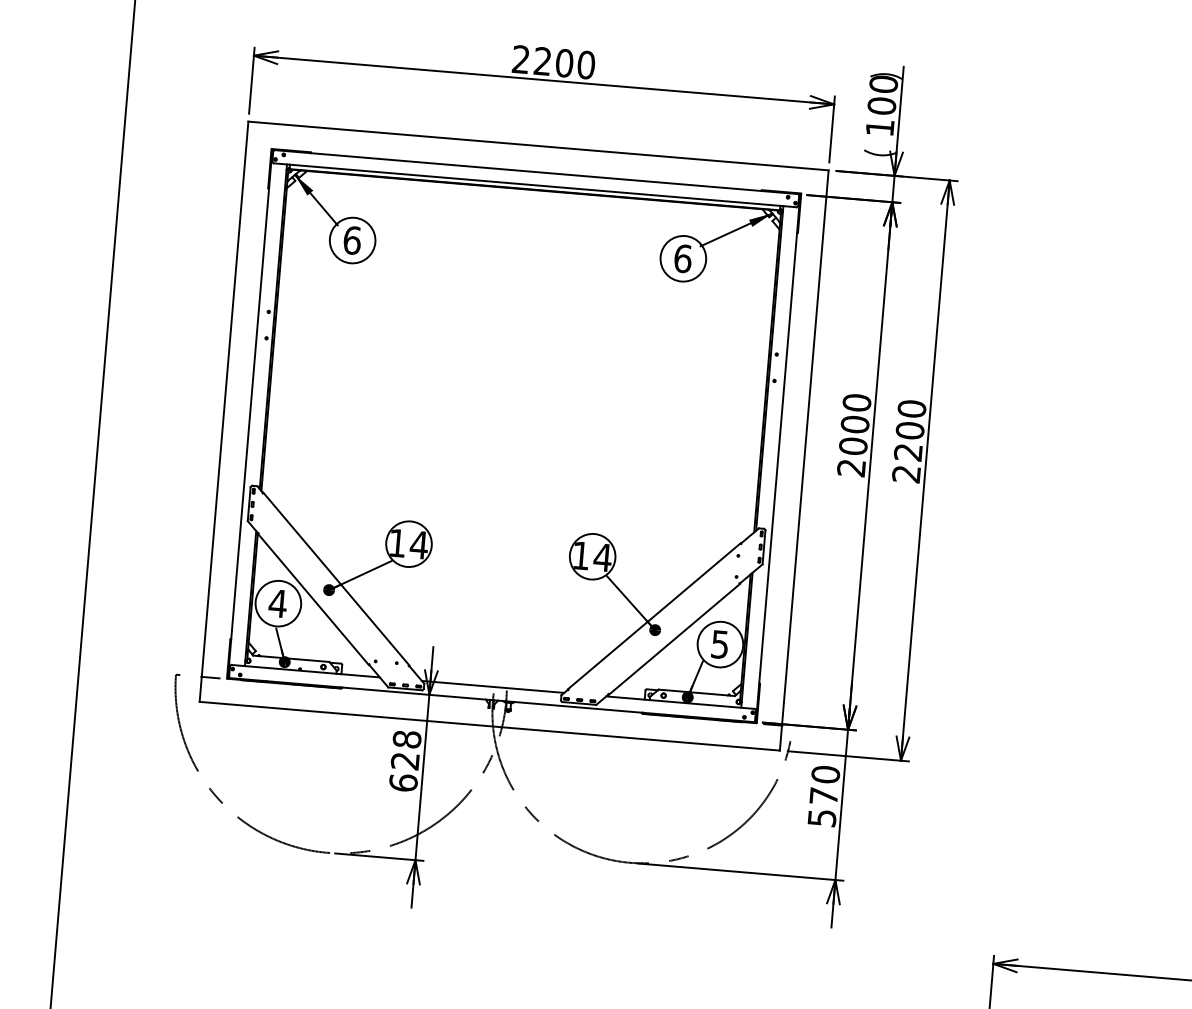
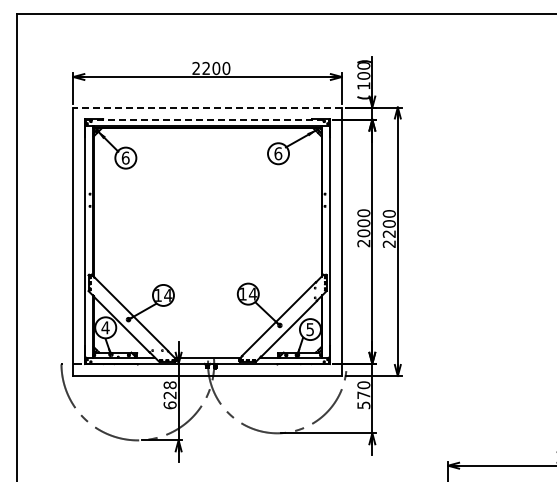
line: (538, 145) -> (207, 107), solid -> dashed
line: (536, 171) -> (207, 119), solid -> dashed

